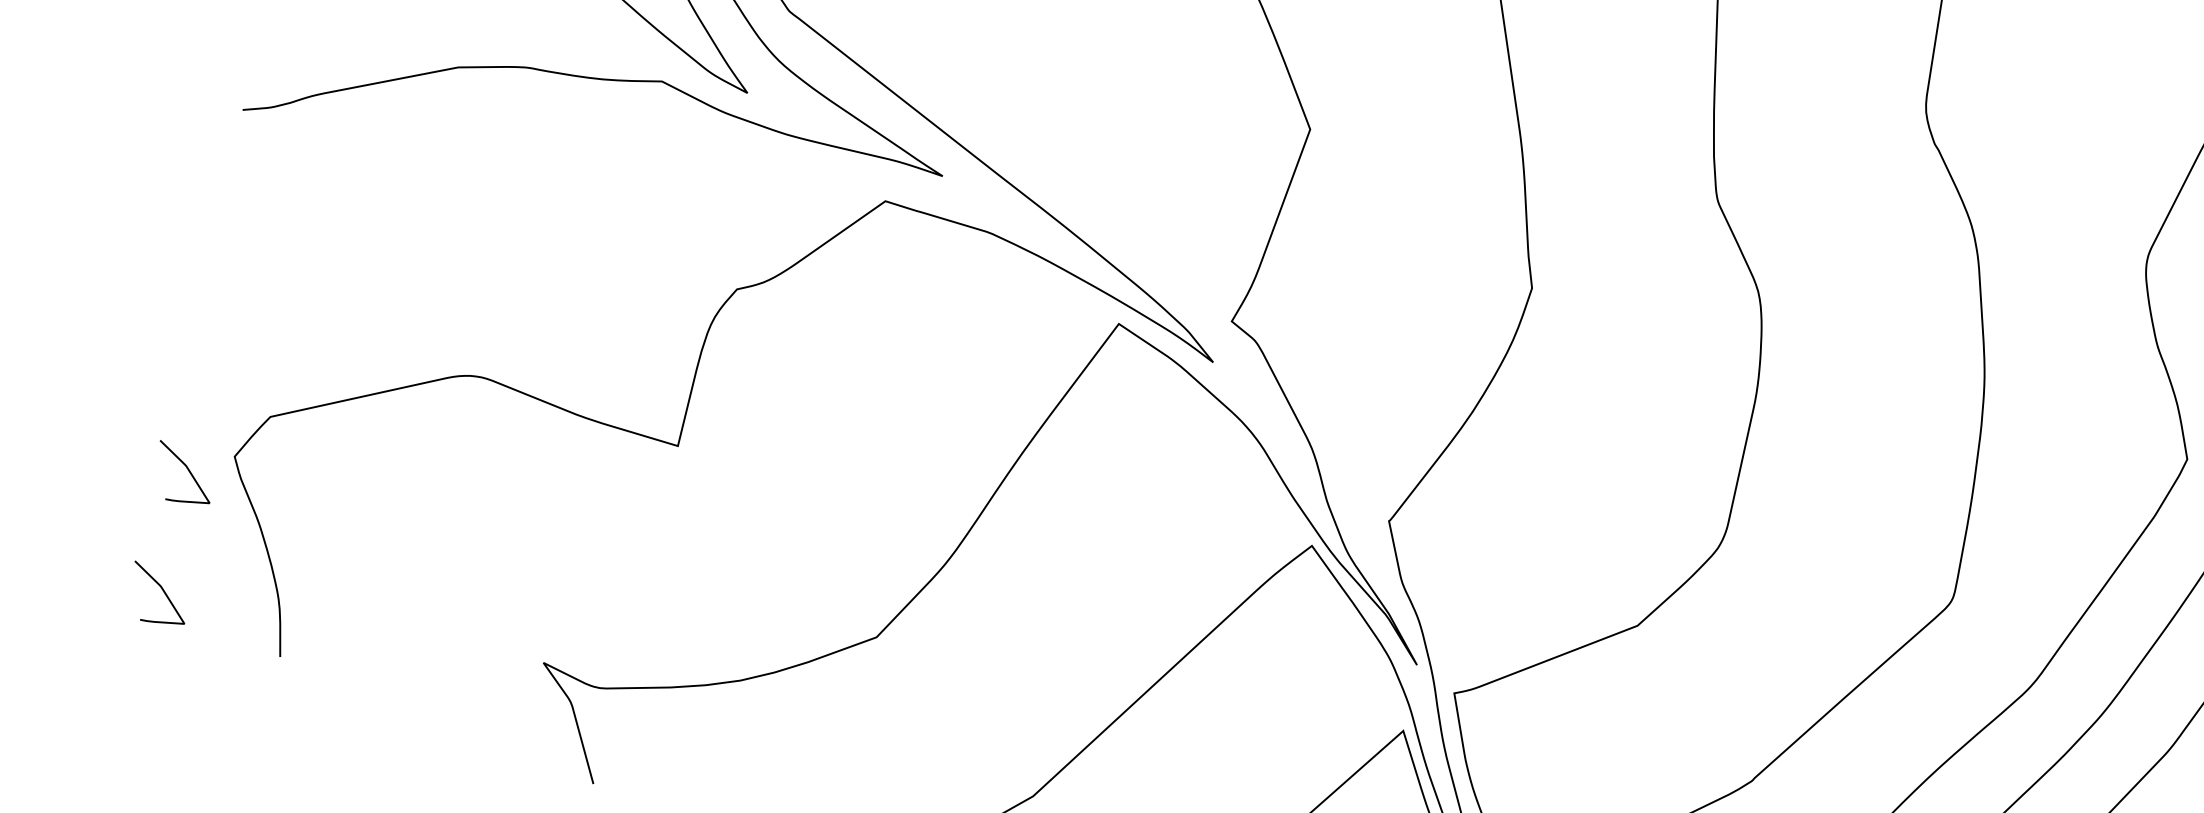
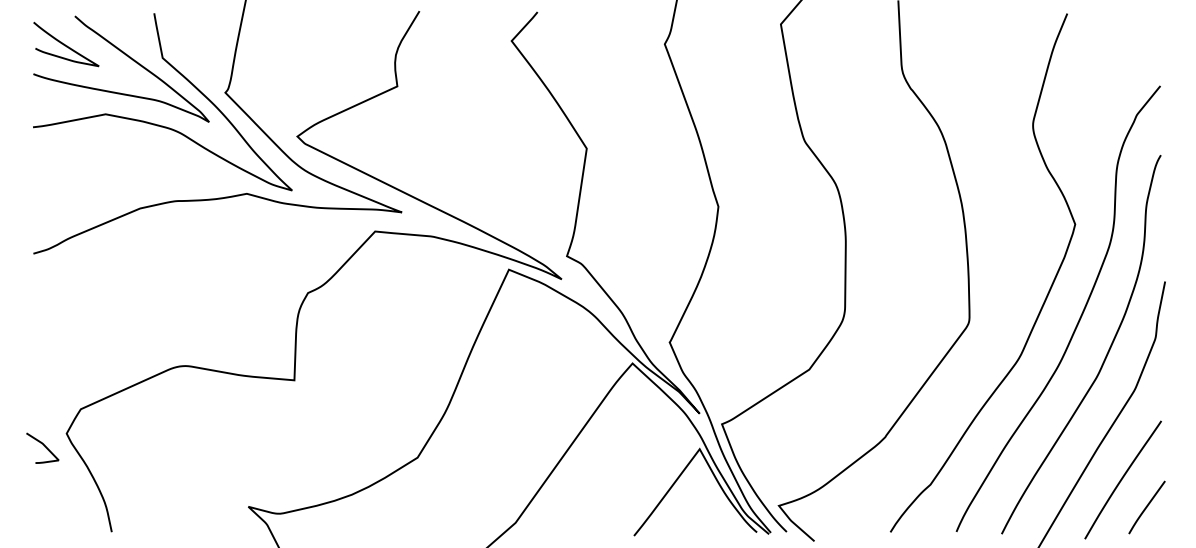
curve: (161, 590) -> (43, 510), removed

